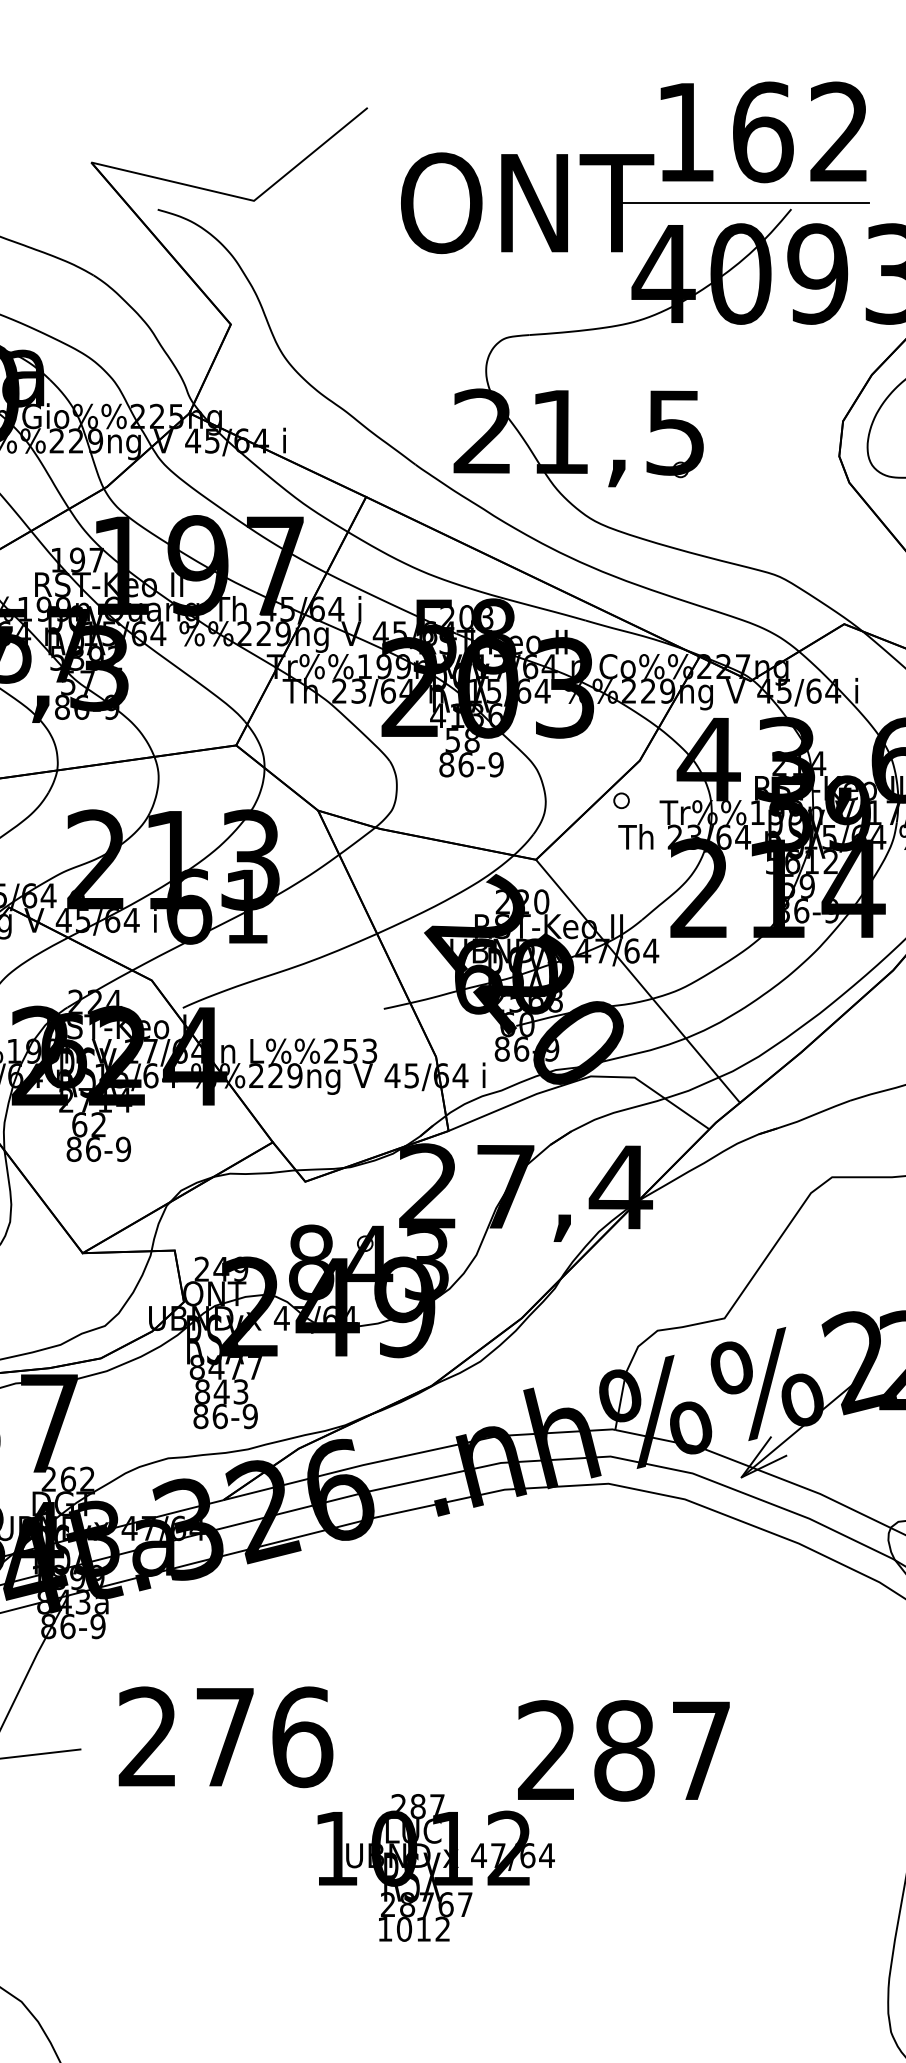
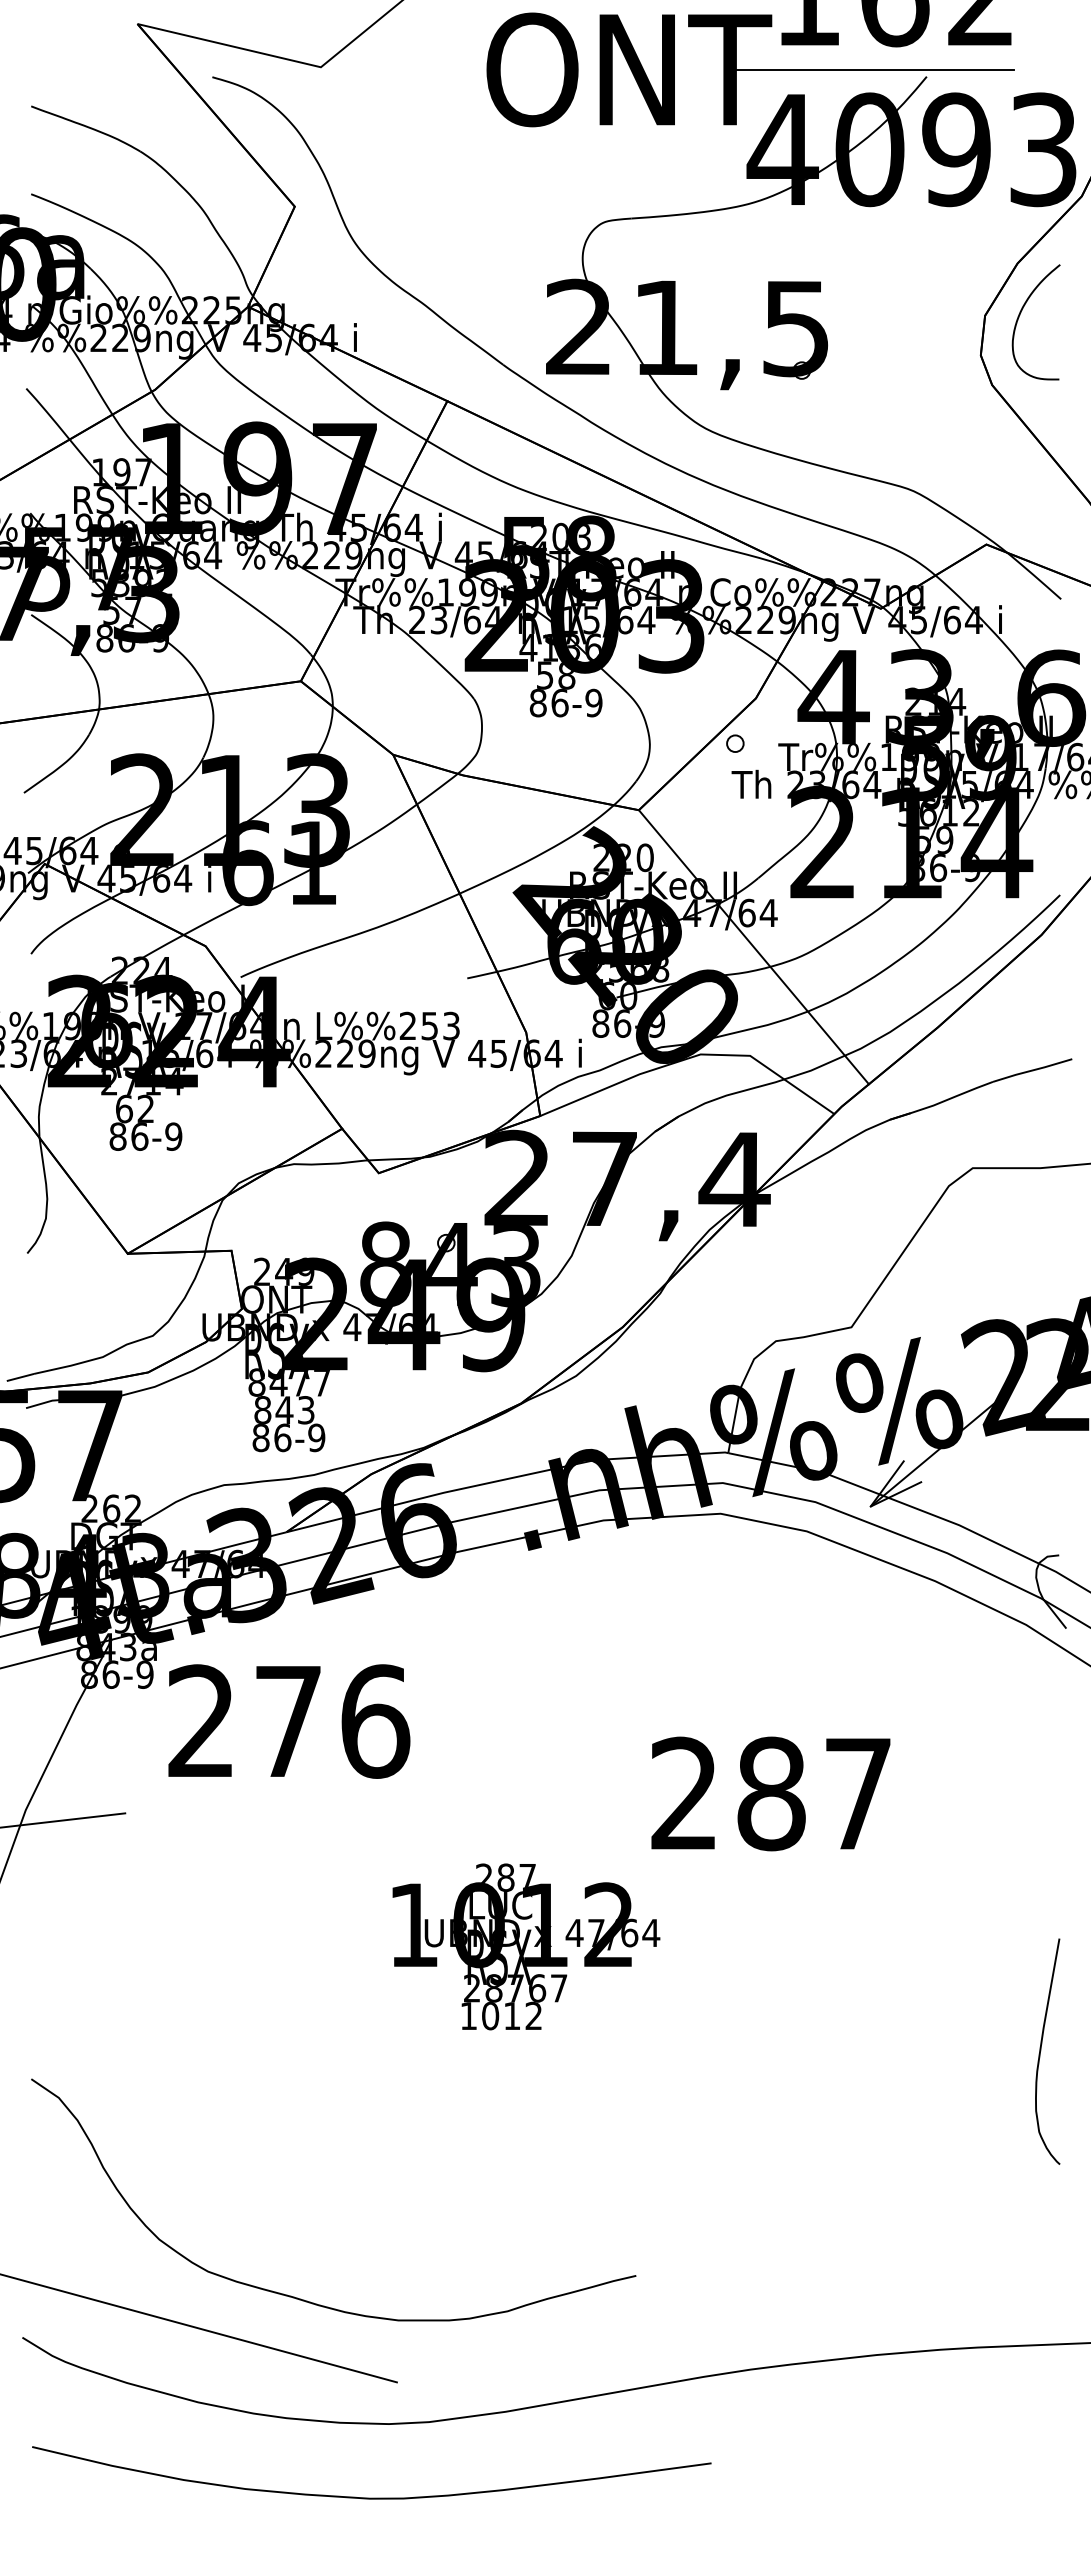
text: (226, 1737) -> (289, 1721), moved
text: (623, 1750) -> (770, 1793), moved

